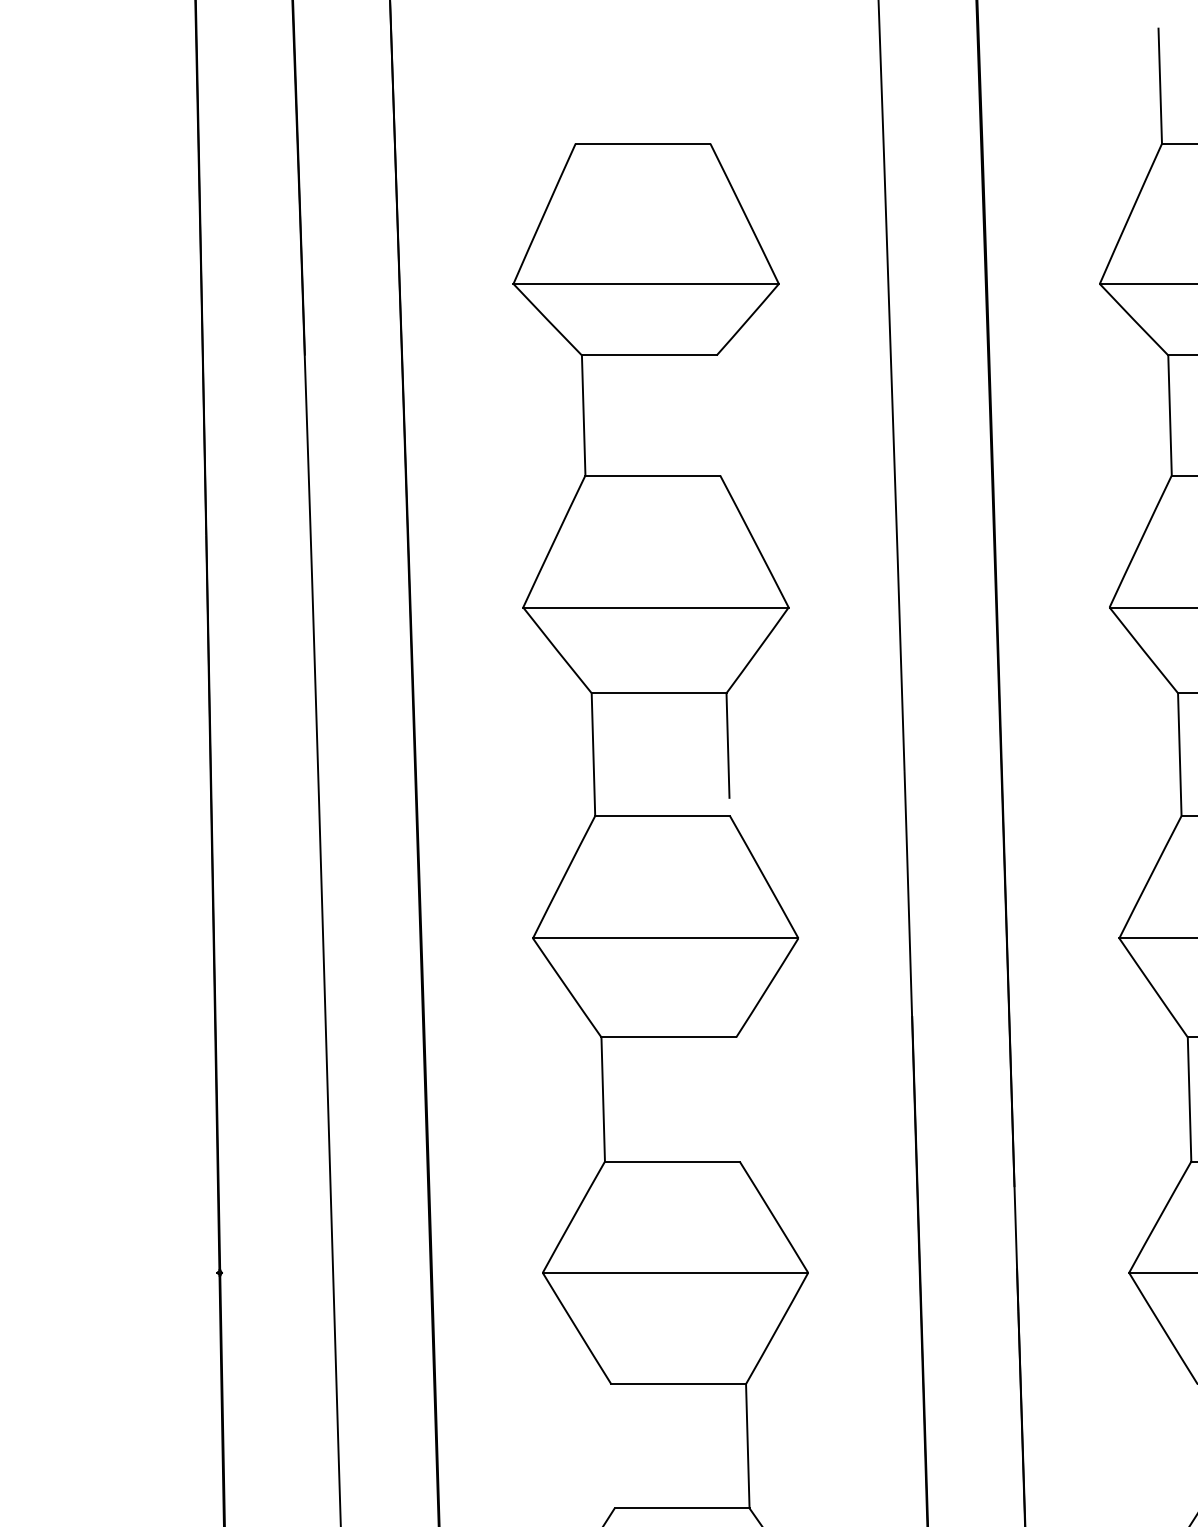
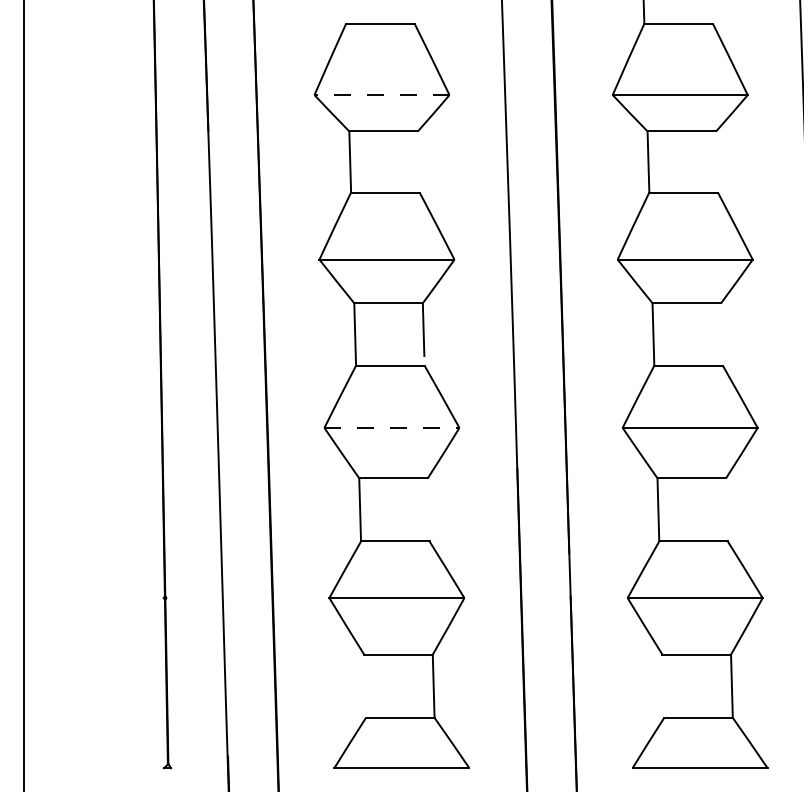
line: (647, 284) -> (382, 95), solid -> dashed
line: (666, 937) -> (392, 427), solid -> dashed

